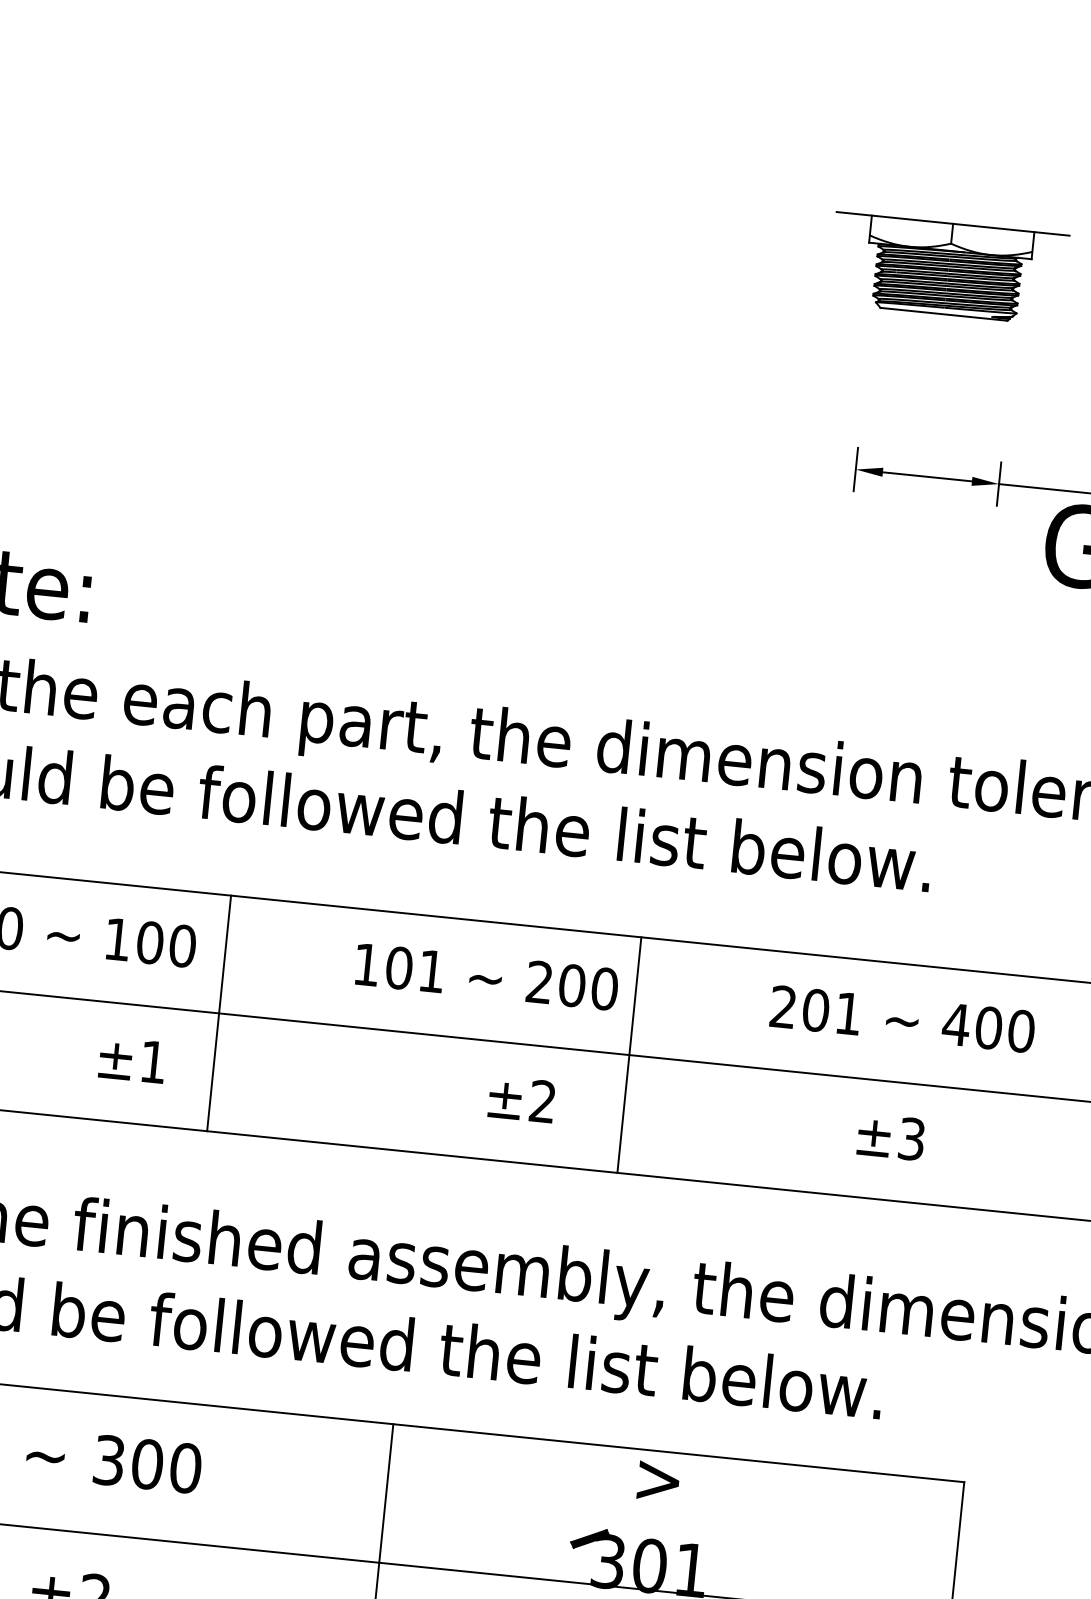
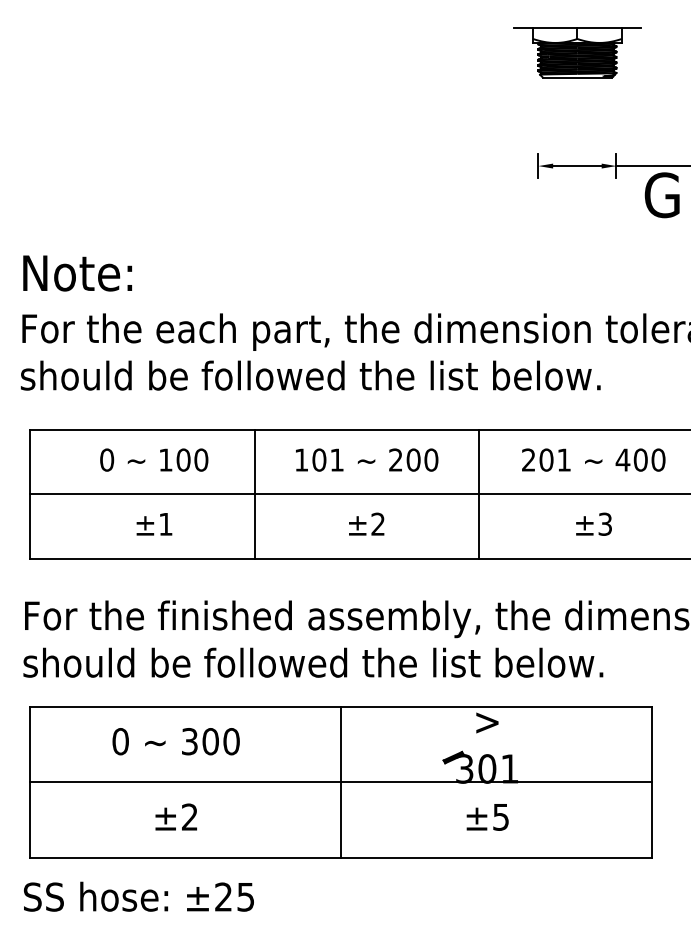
line: (218, 1013) -> (254, 494), moved
line: (629, 1055) -> (479, 494), moved
text: (132, 1060) -> (154, 524), moved
text: (521, 1098) -> (366, 523), moved

